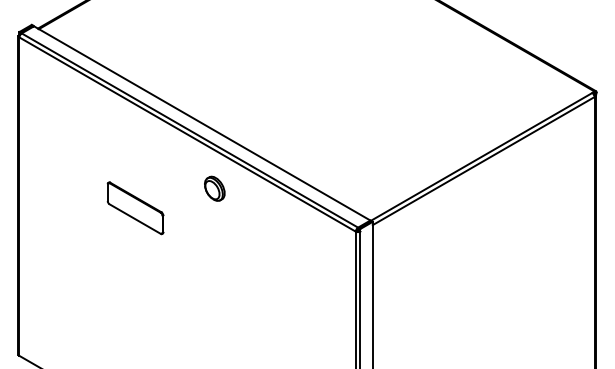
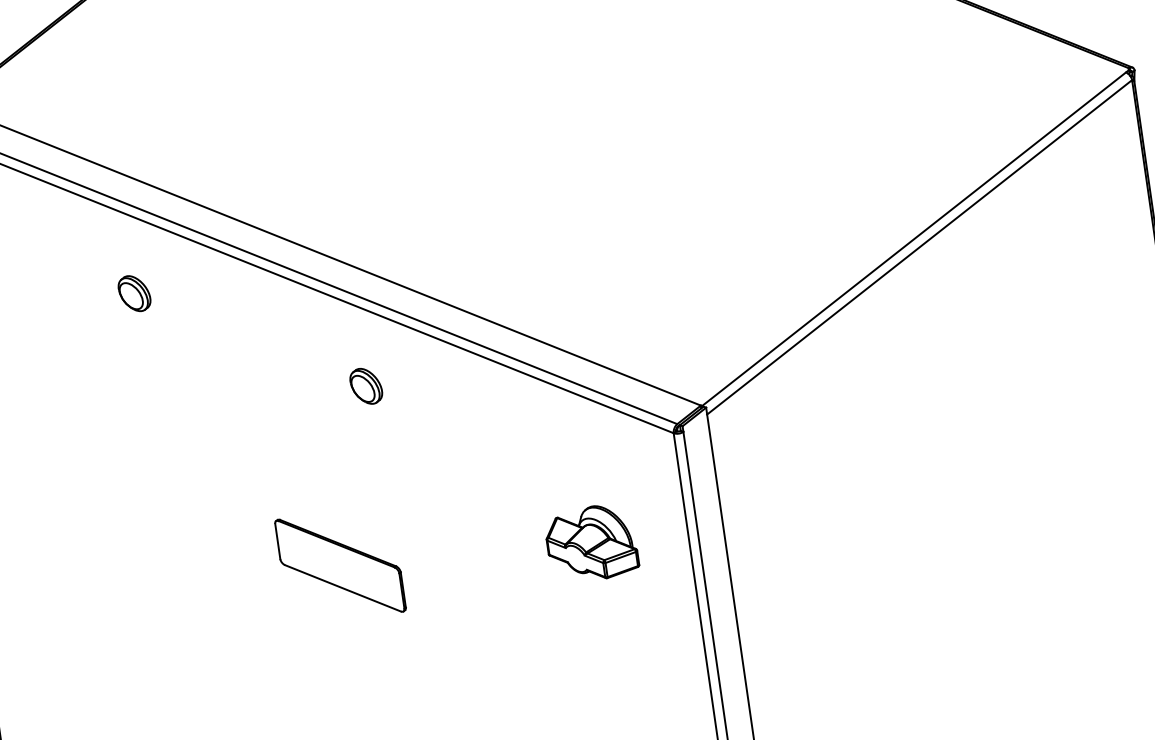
part: (112, 129) -> (134, 293), added
part: (214, 188) -> (365, 385), size x0.71
part: (135, 208) -> (340, 566), moved
part: (309, 277) -> (590, 542), added

